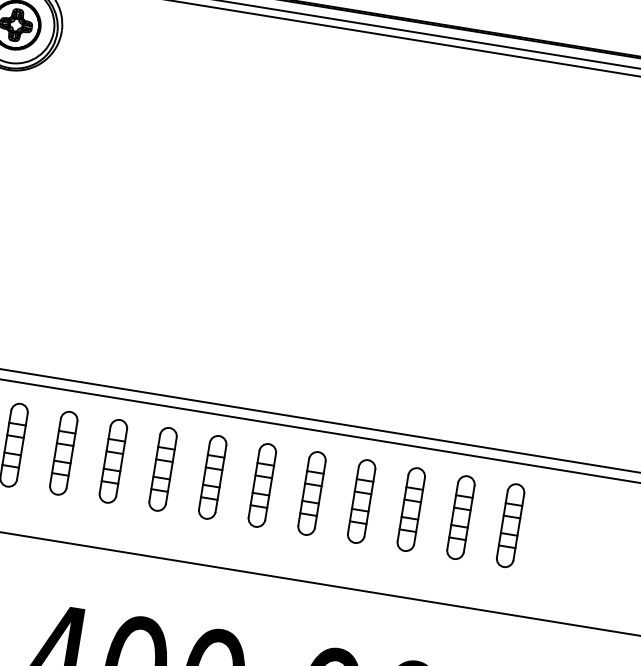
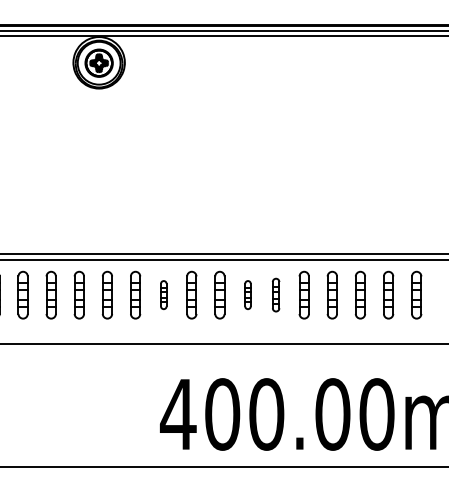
part: (63, 452) -> (163, 294), size x0.6
part: (211, 476) -> (247, 294), size x0.6
part: (261, 484) -> (275, 294), size x0.7

